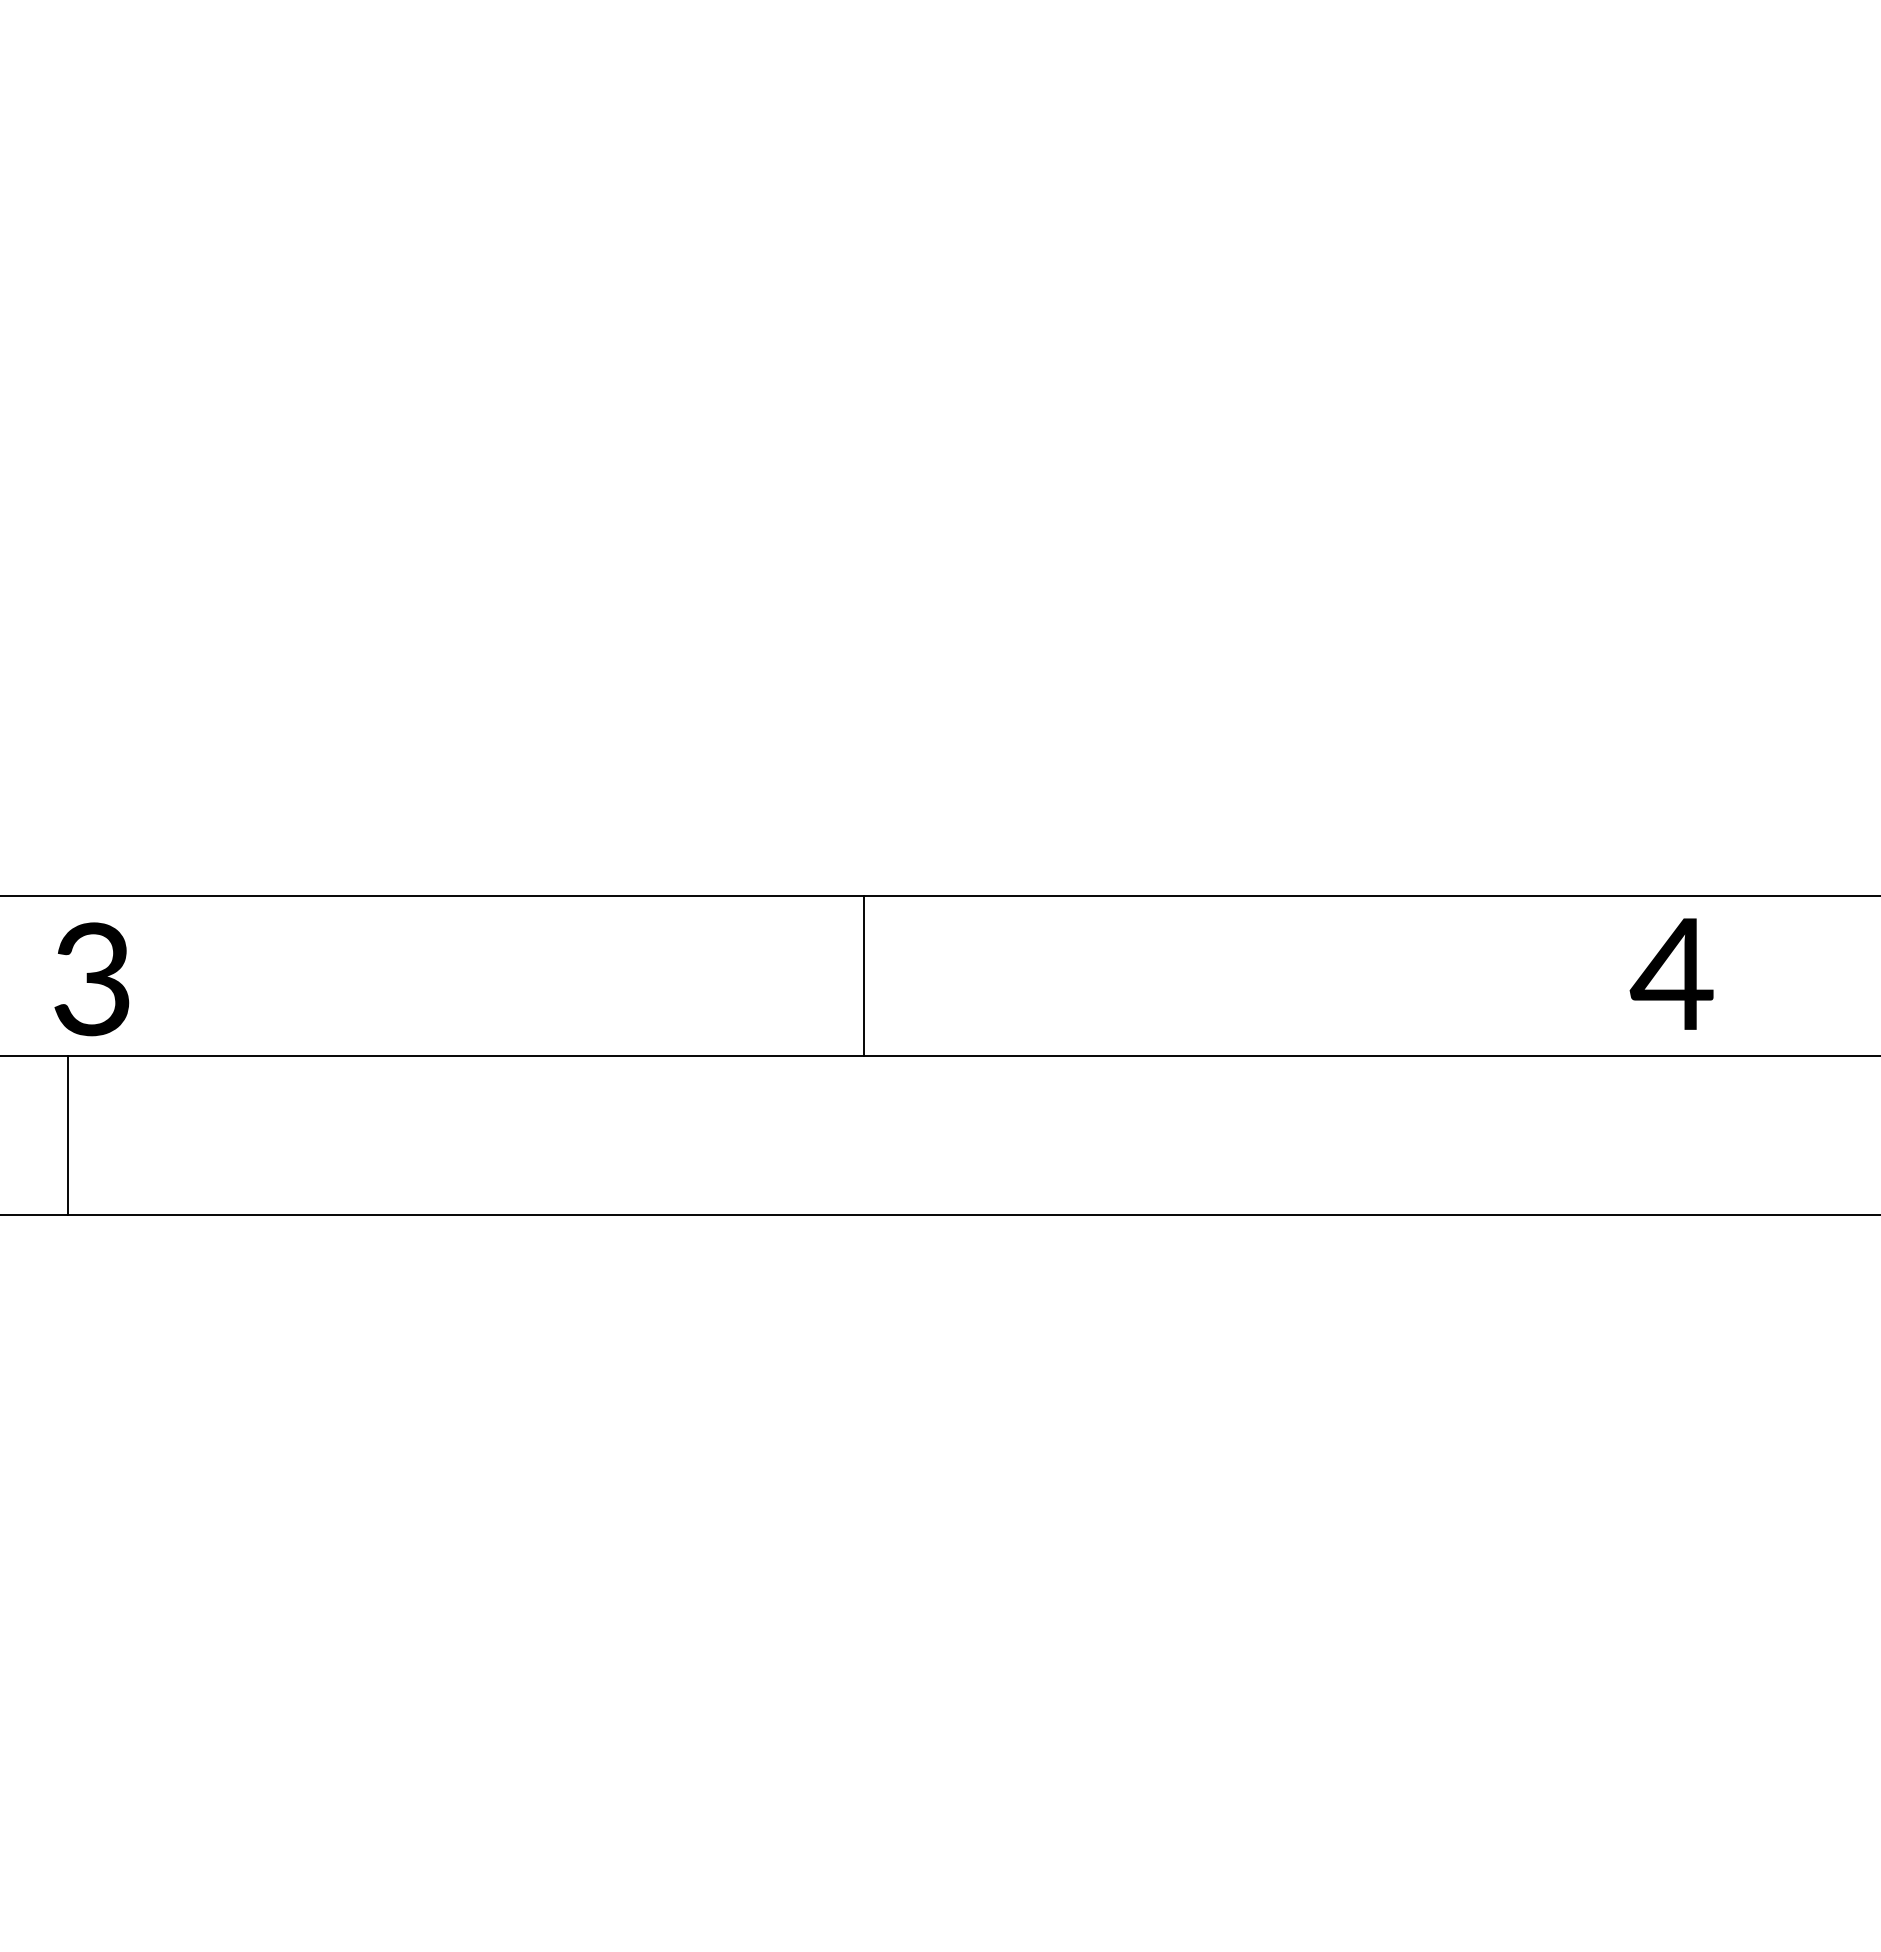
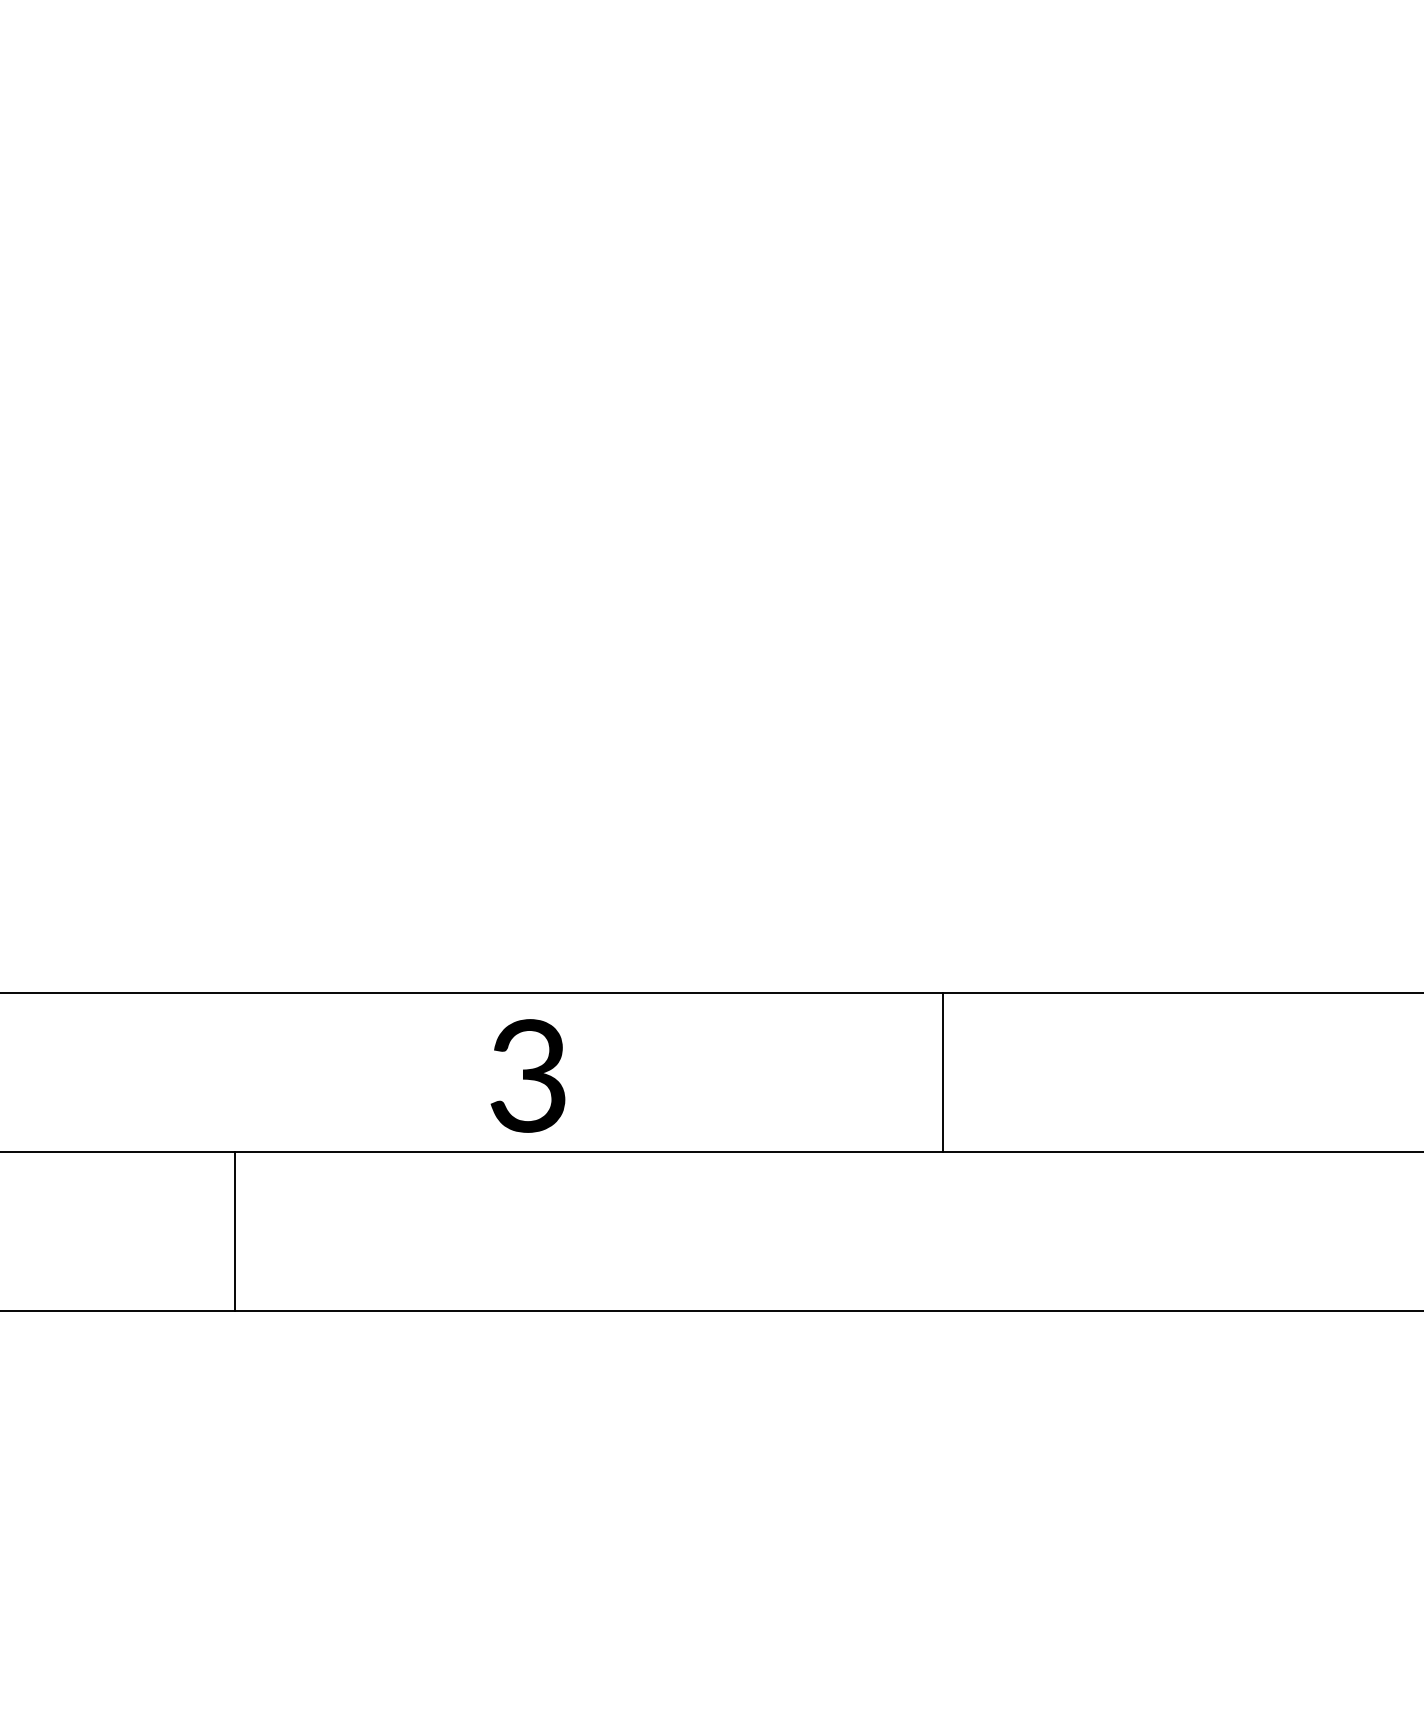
text: (91, 979) -> (527, 1076), moved
line: (68, 1134) -> (235, 1231), moved

